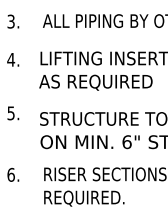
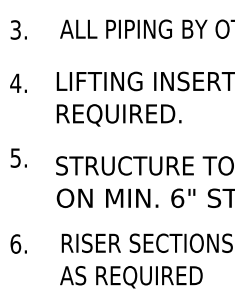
text: (95, 82) -> (133, 114), AS REQUIRED -> REQUIRED.
text: (93, 198) -> (130, 276), REQUIRED. -> AS REQUIRED

